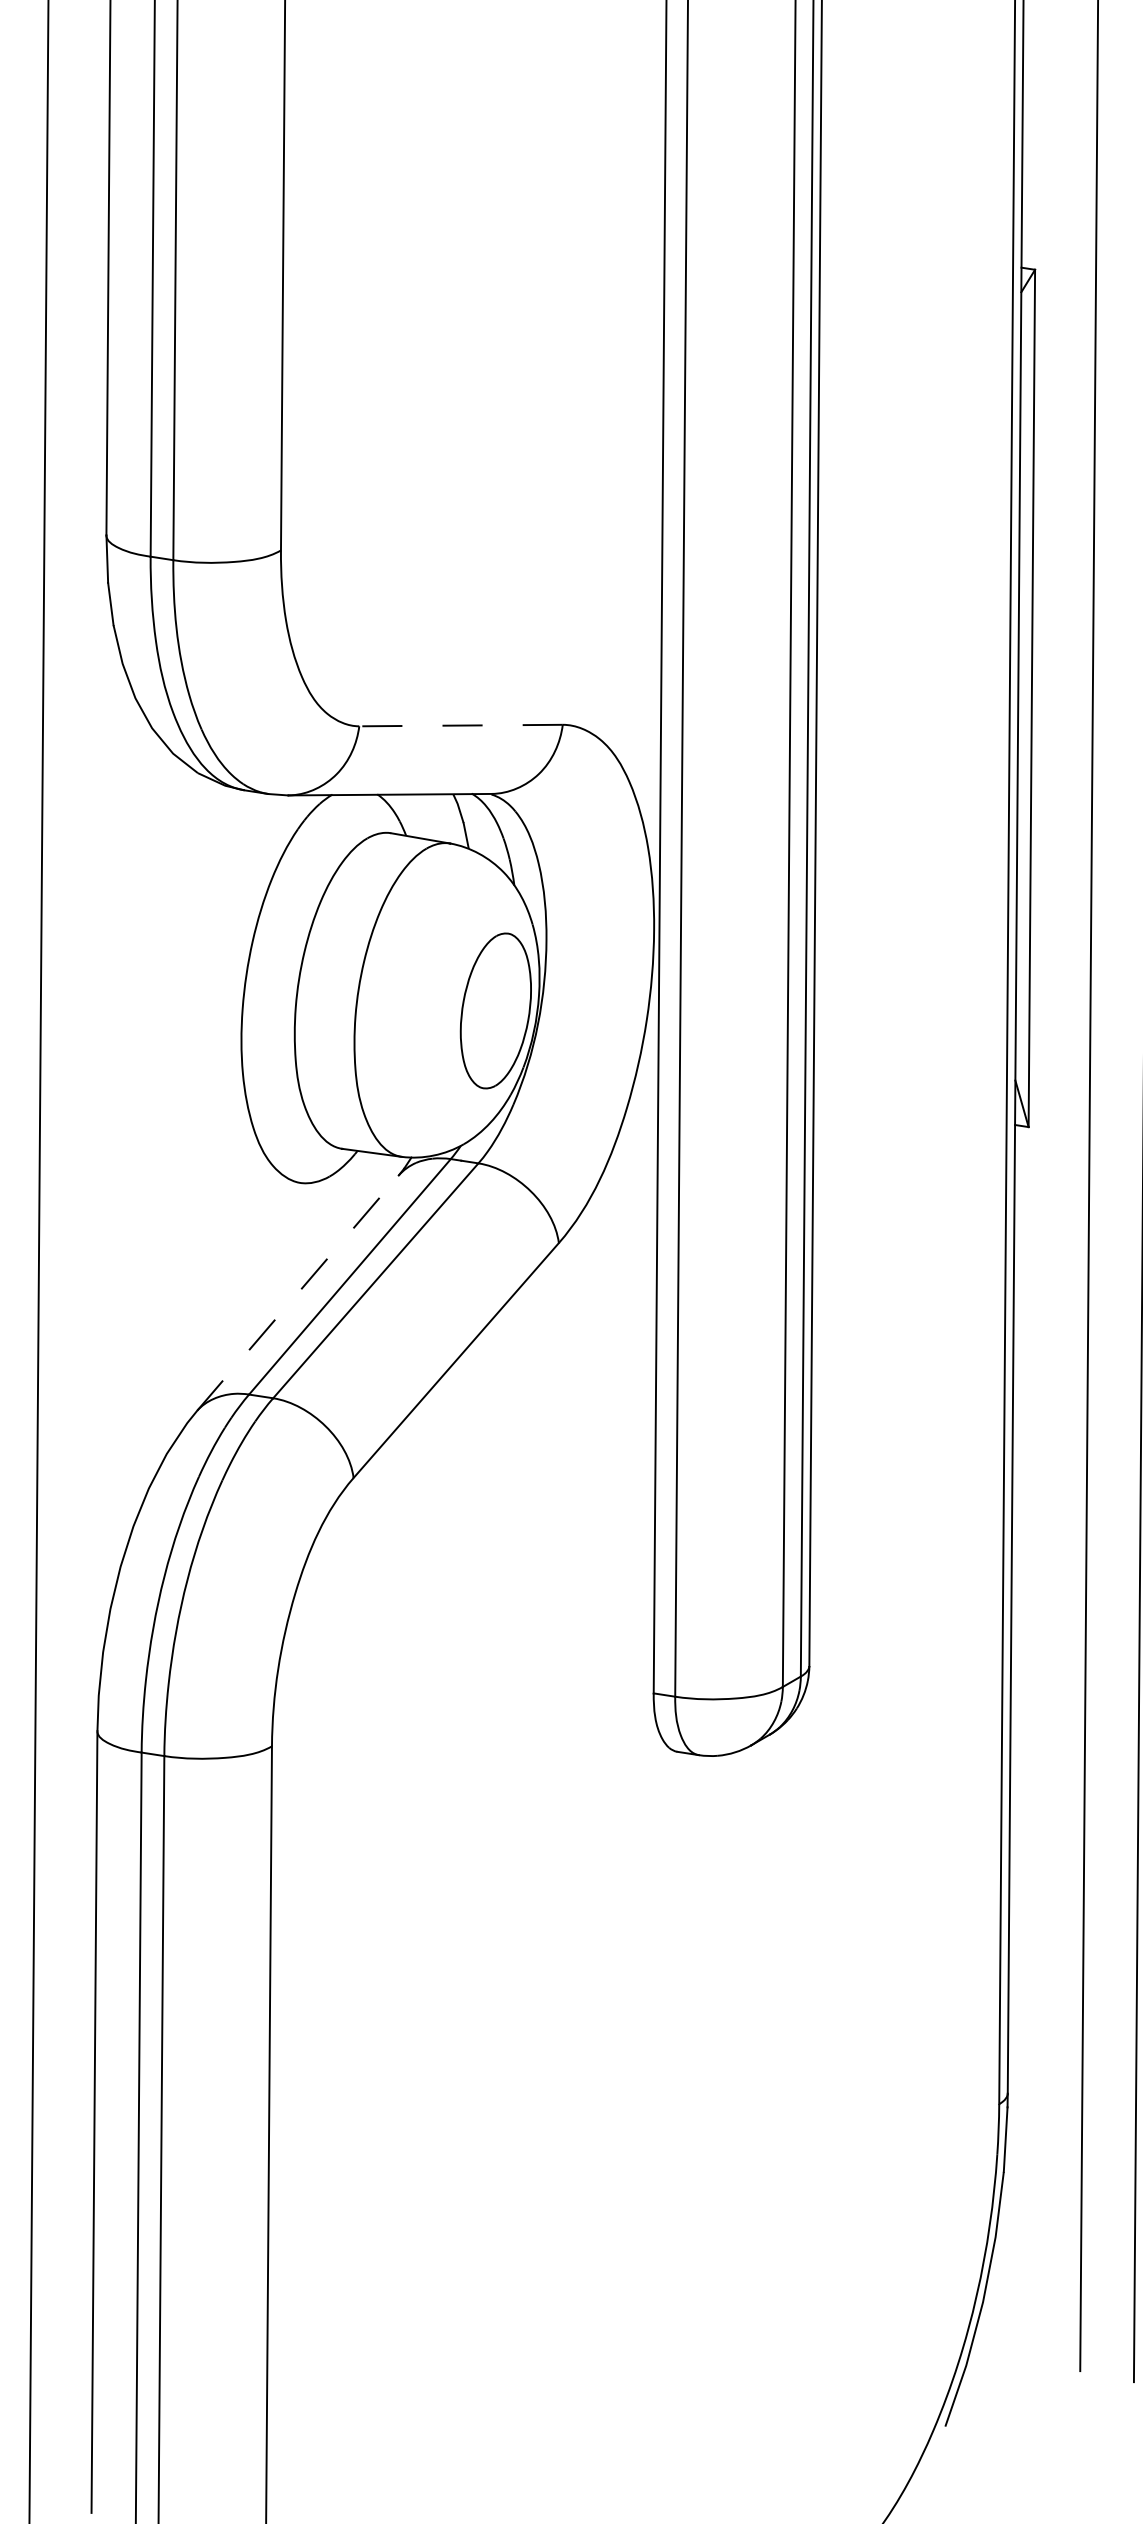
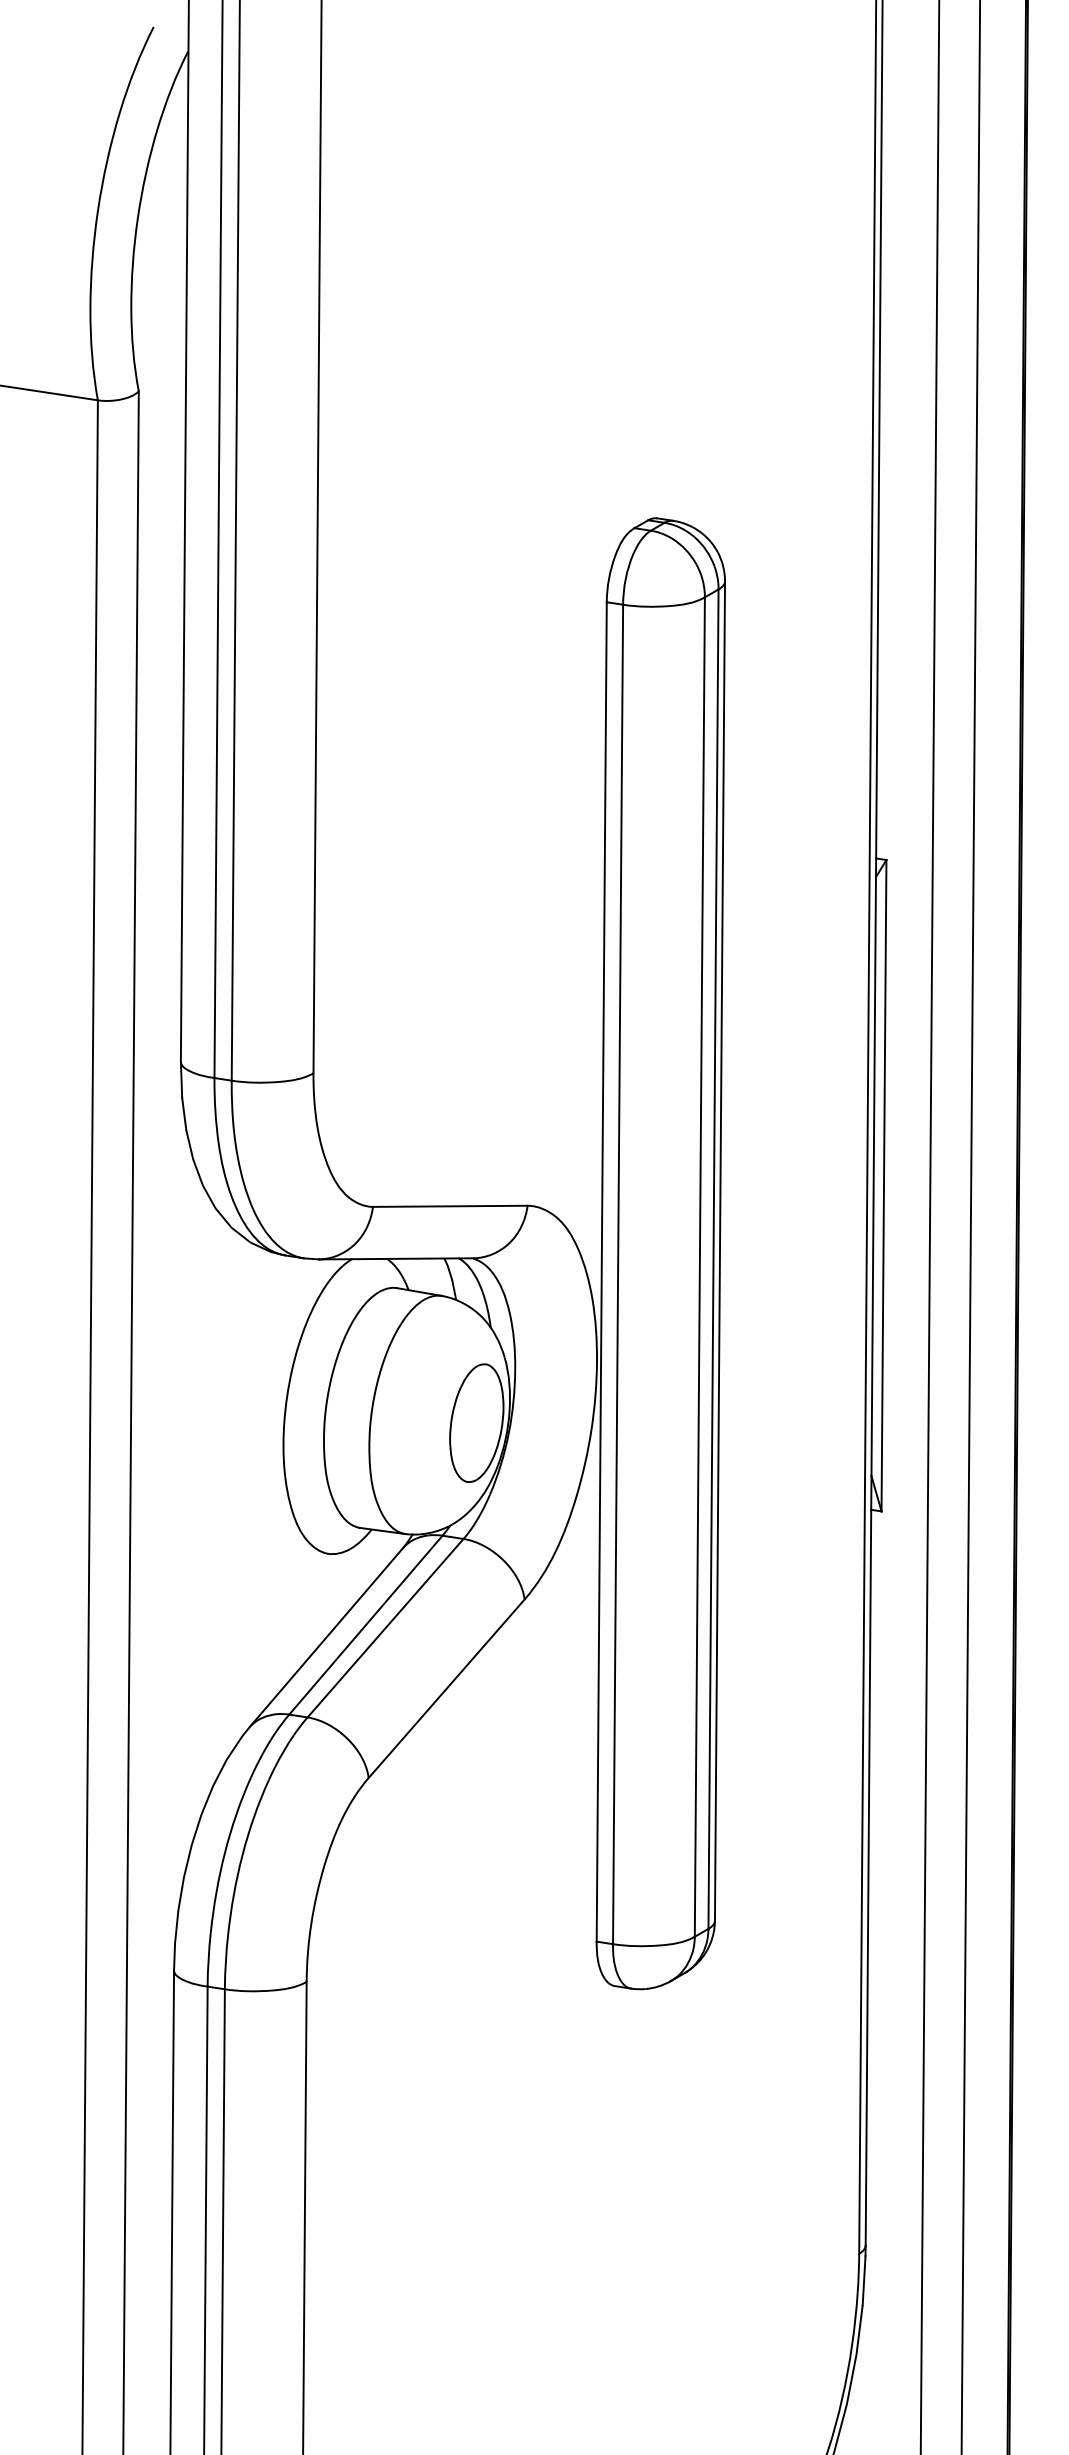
line: (459, 725) -> (449, 1206), dashed -> solid
line: (298, 1293) -> (326, 1637), dashed -> solid

